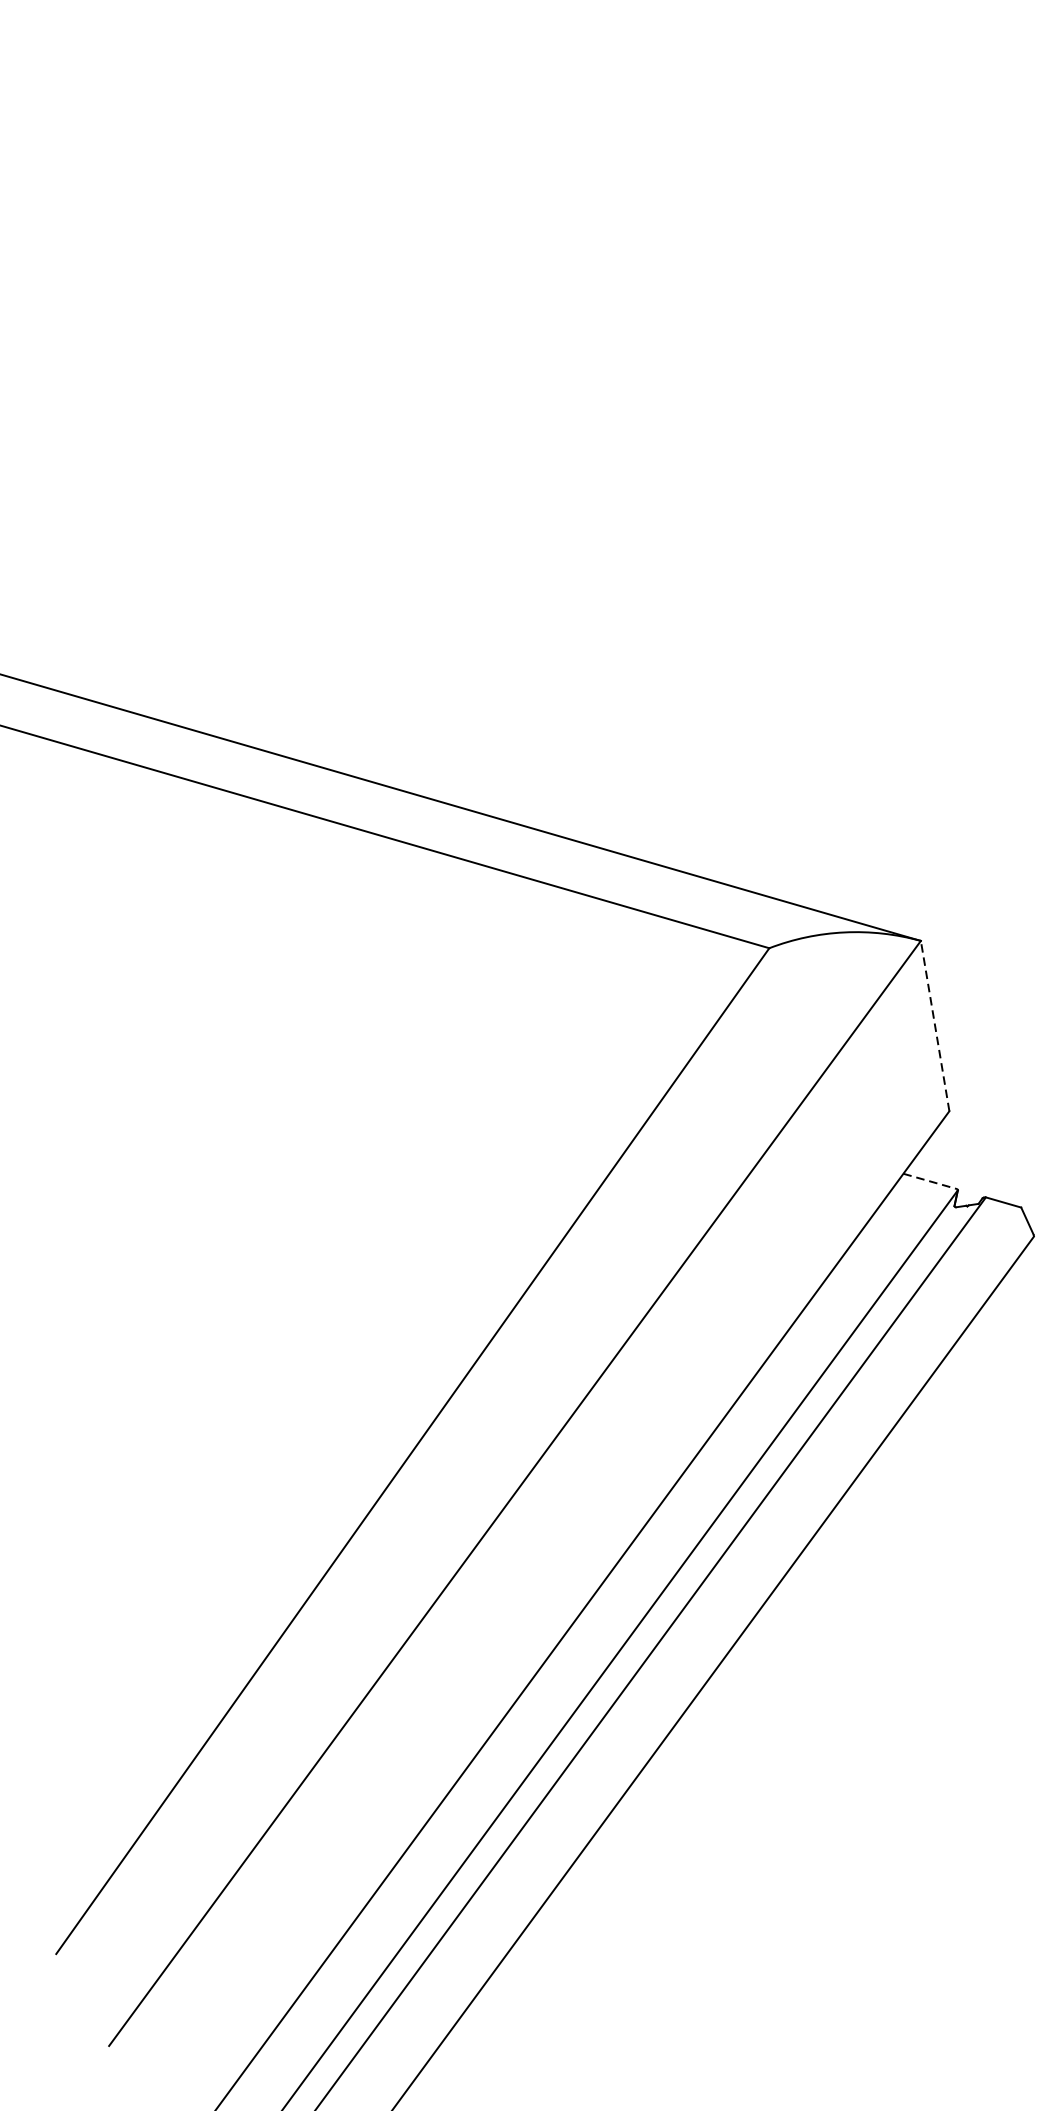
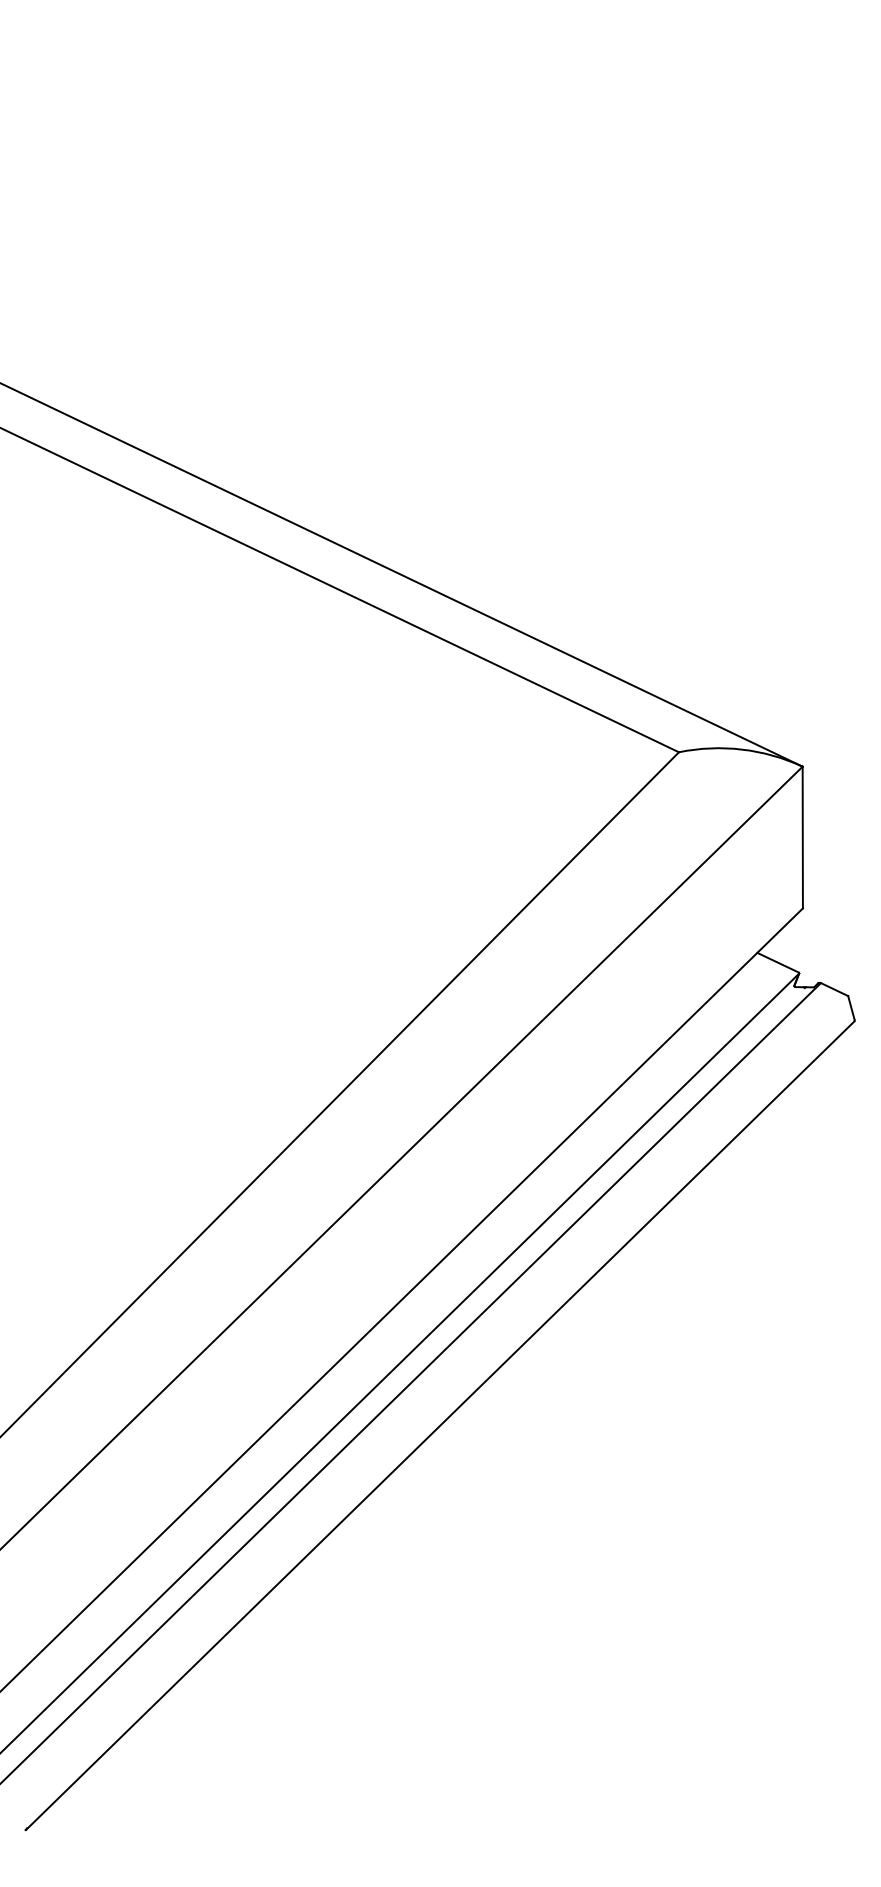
line: (934, 1026) -> (802, 837), dashed -> solid
line: (929, 1181) -> (777, 962), dashed -> solid

